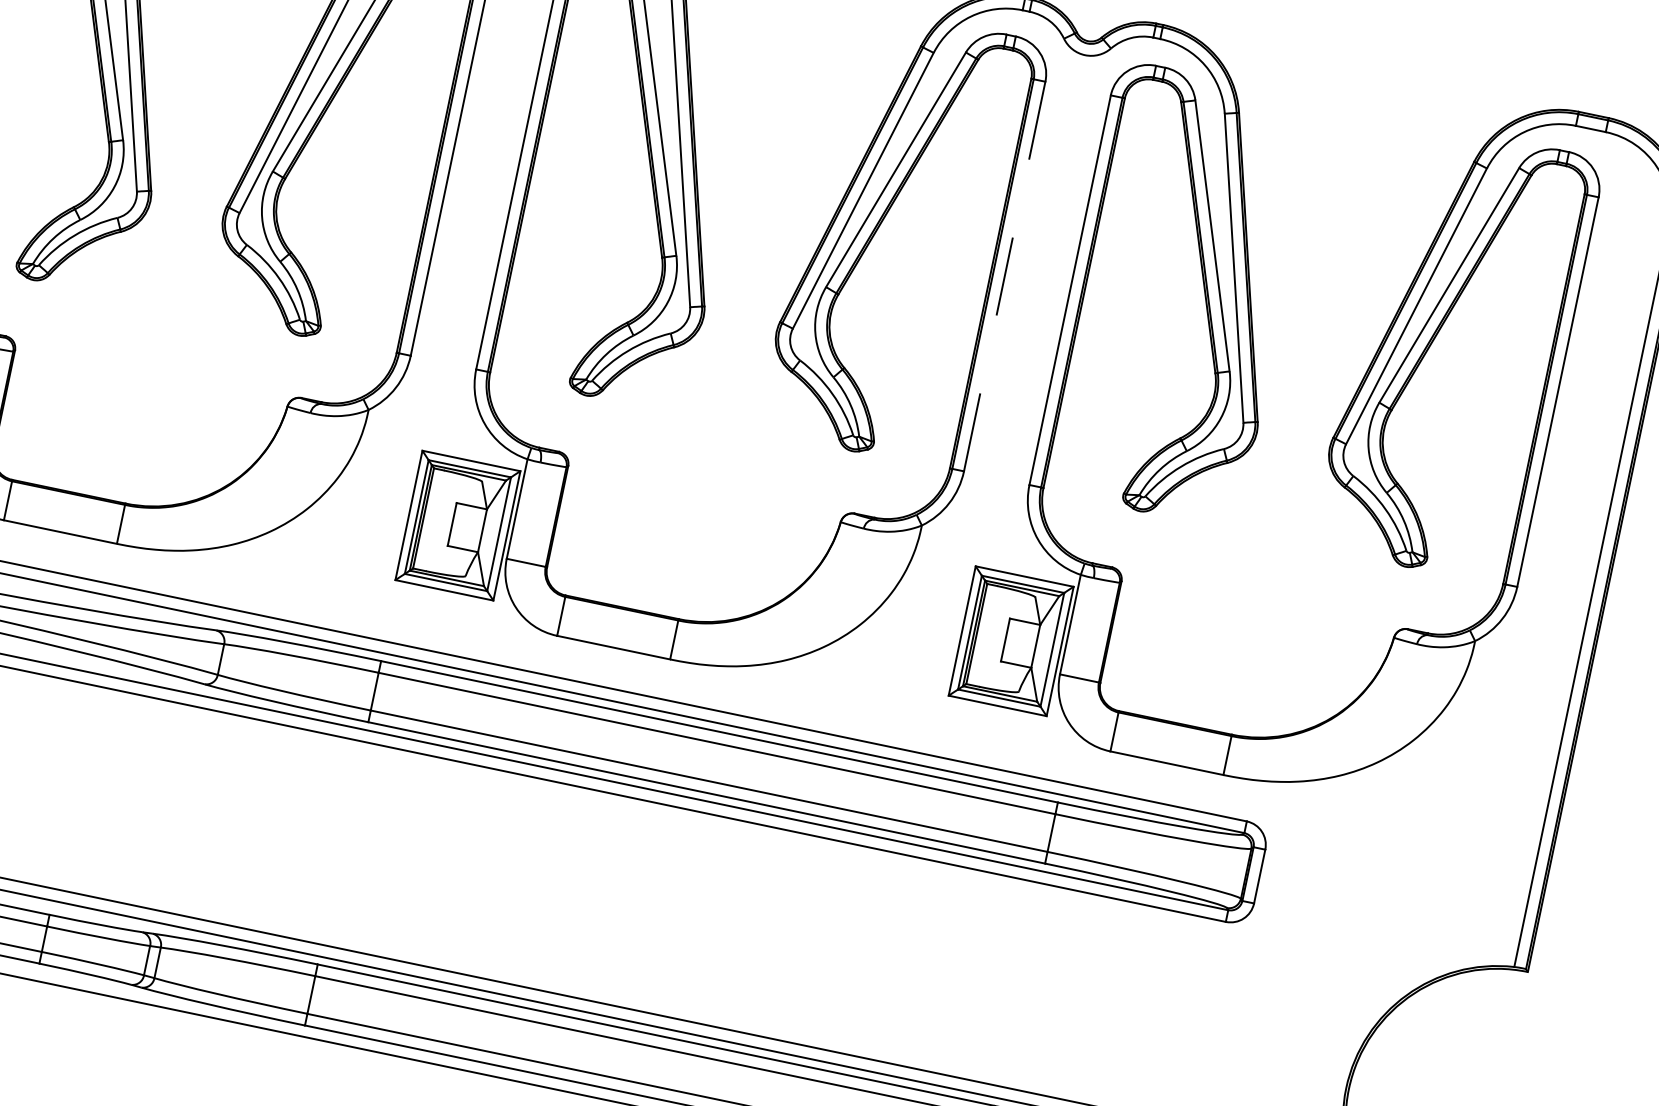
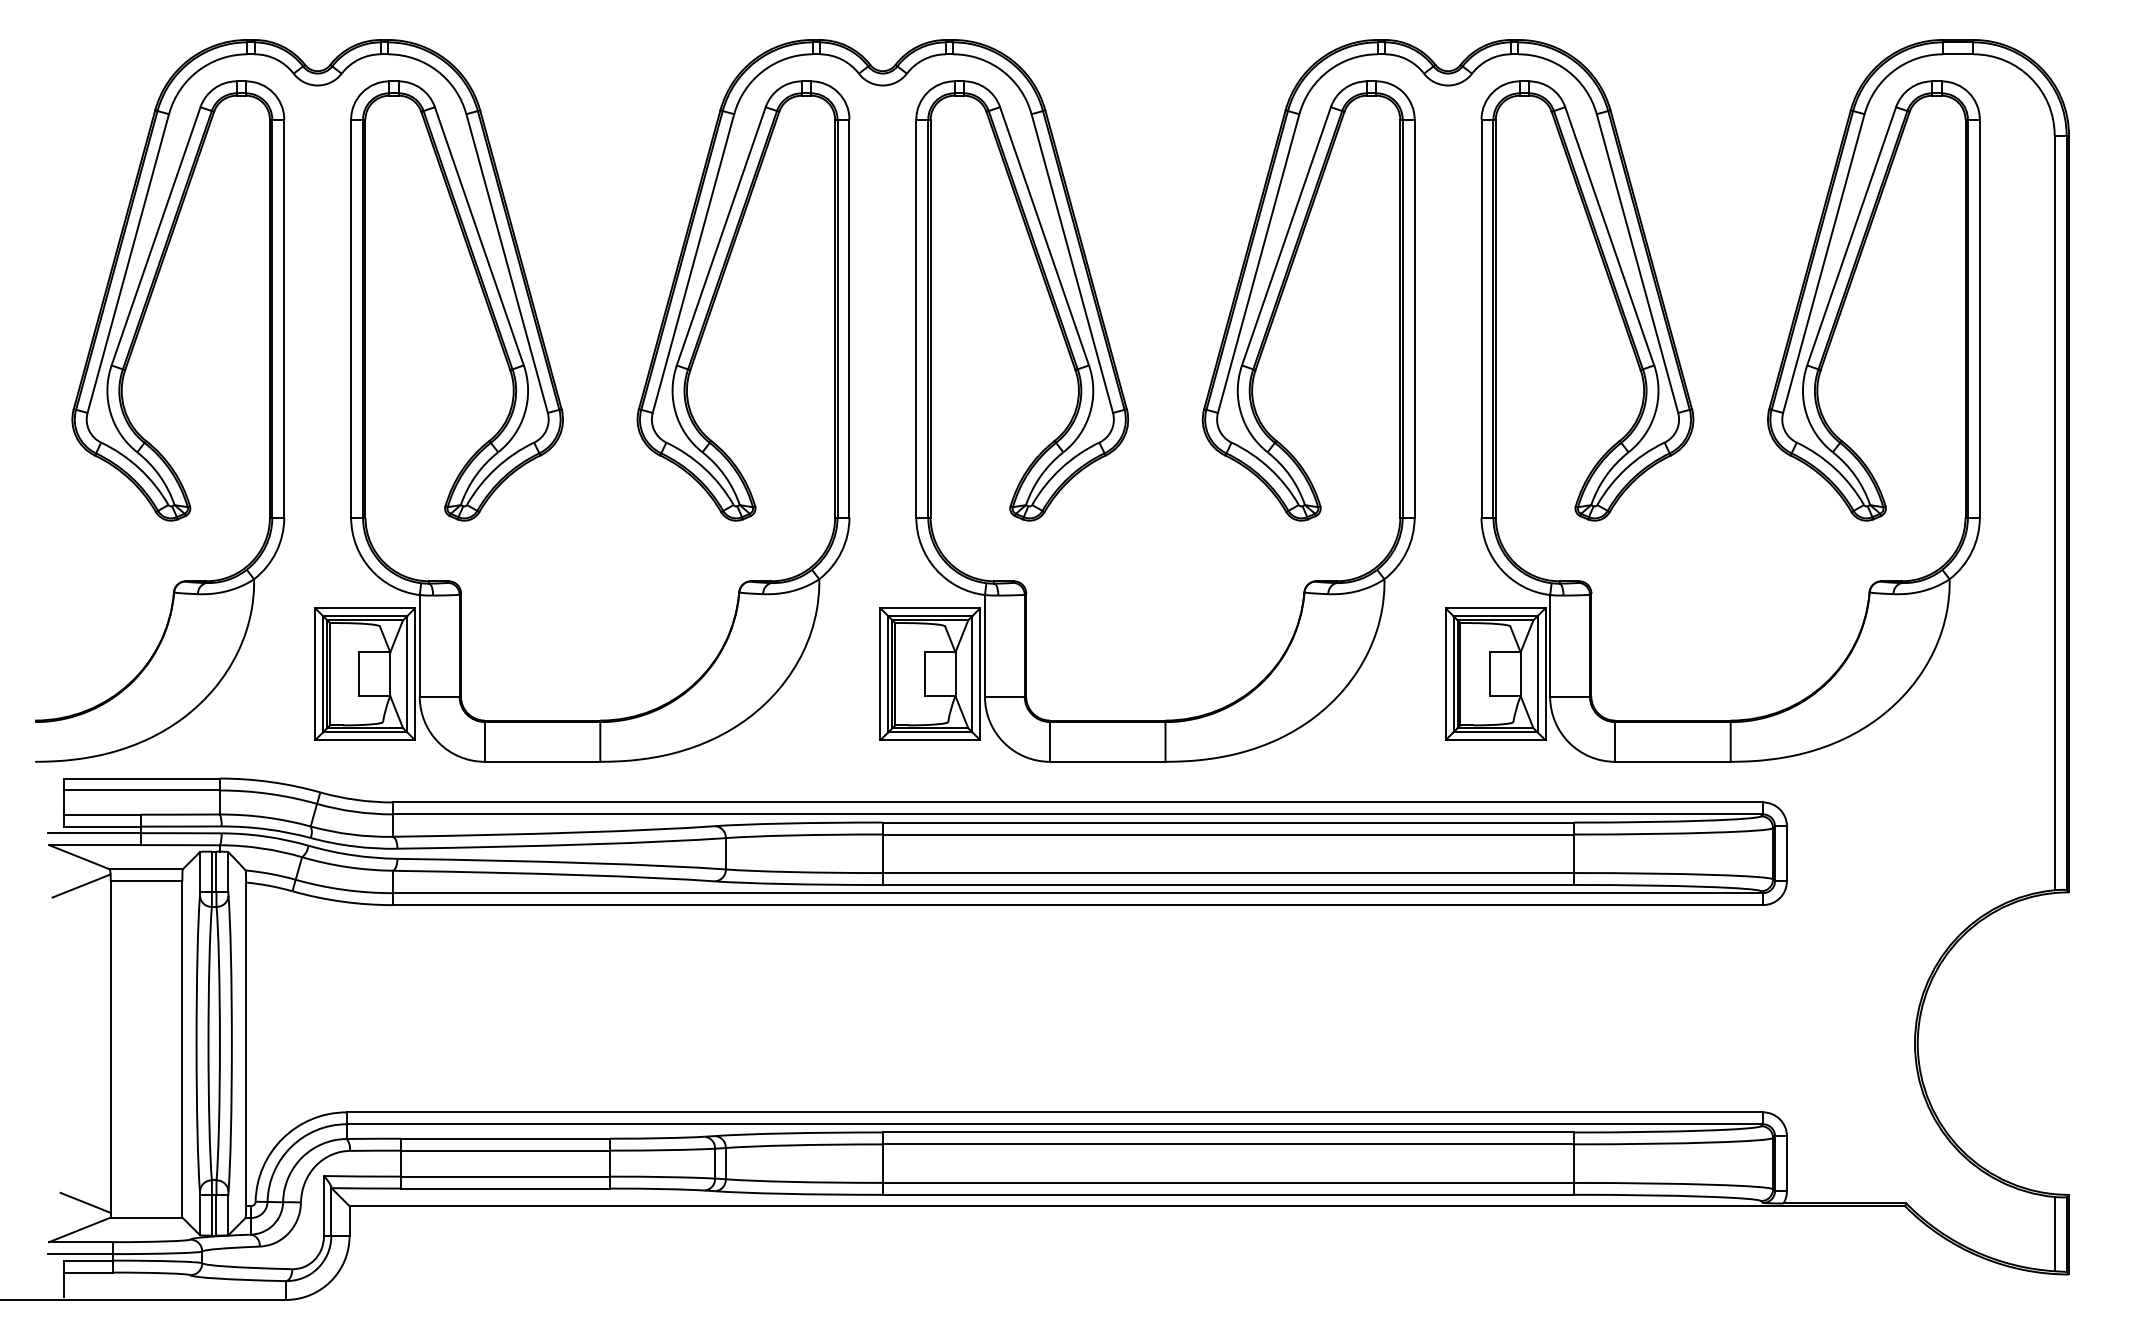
line: (1004, 277) -> (1414, 319), dashed -> solid

